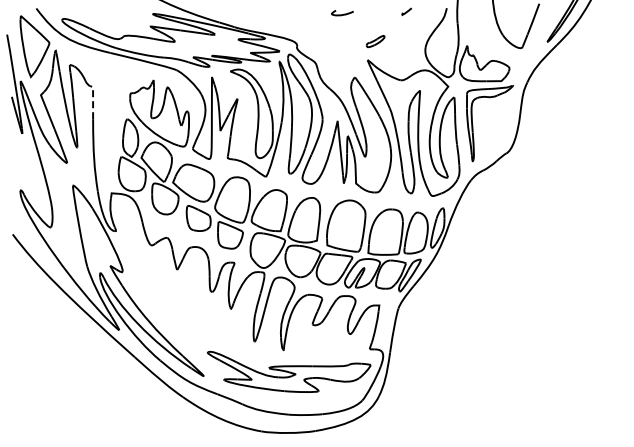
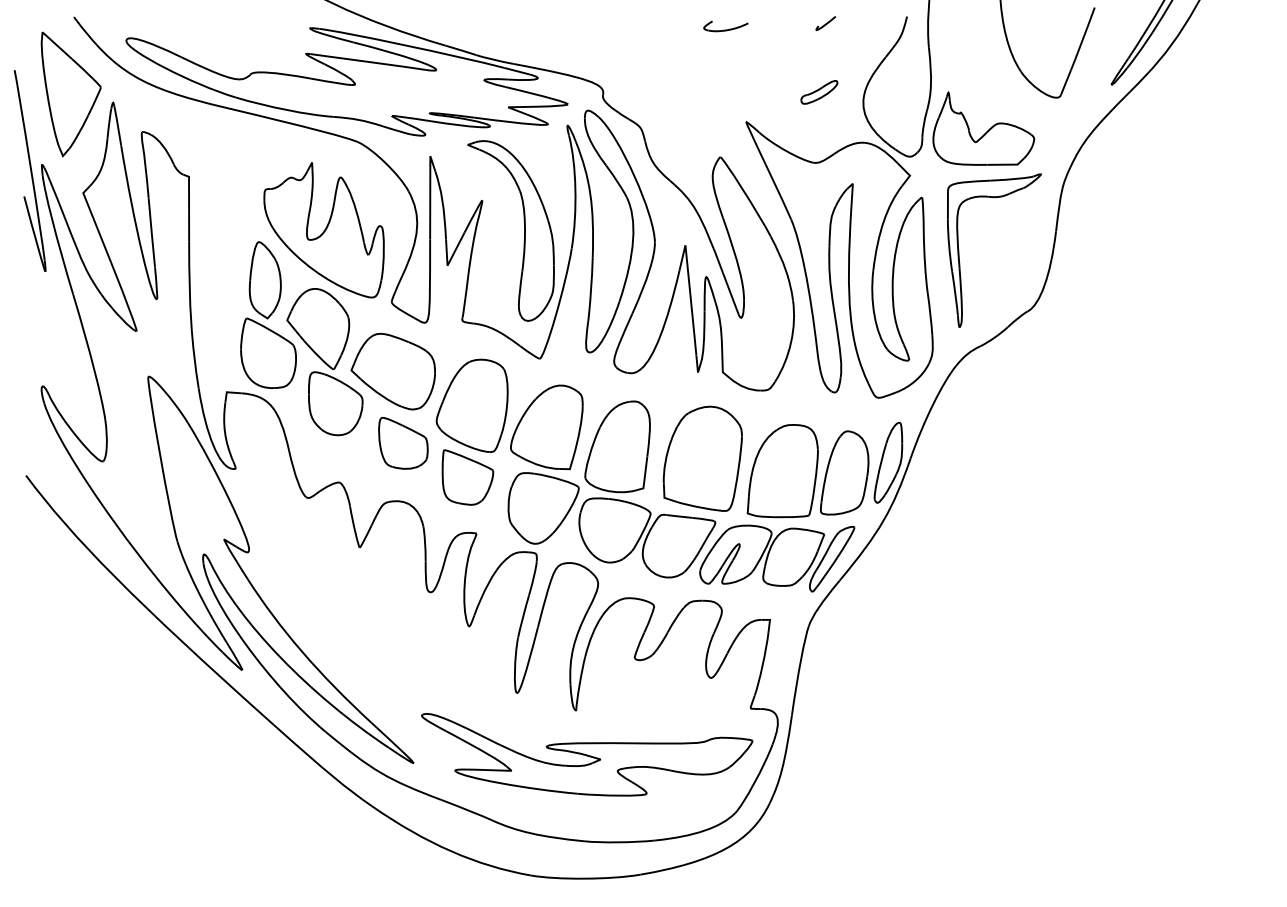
part: (342, 13) -> (725, 27), moved
part: (375, 41) -> (819, 92), moved
line: (93, 100) -> (189, 203), dashed -> solid

